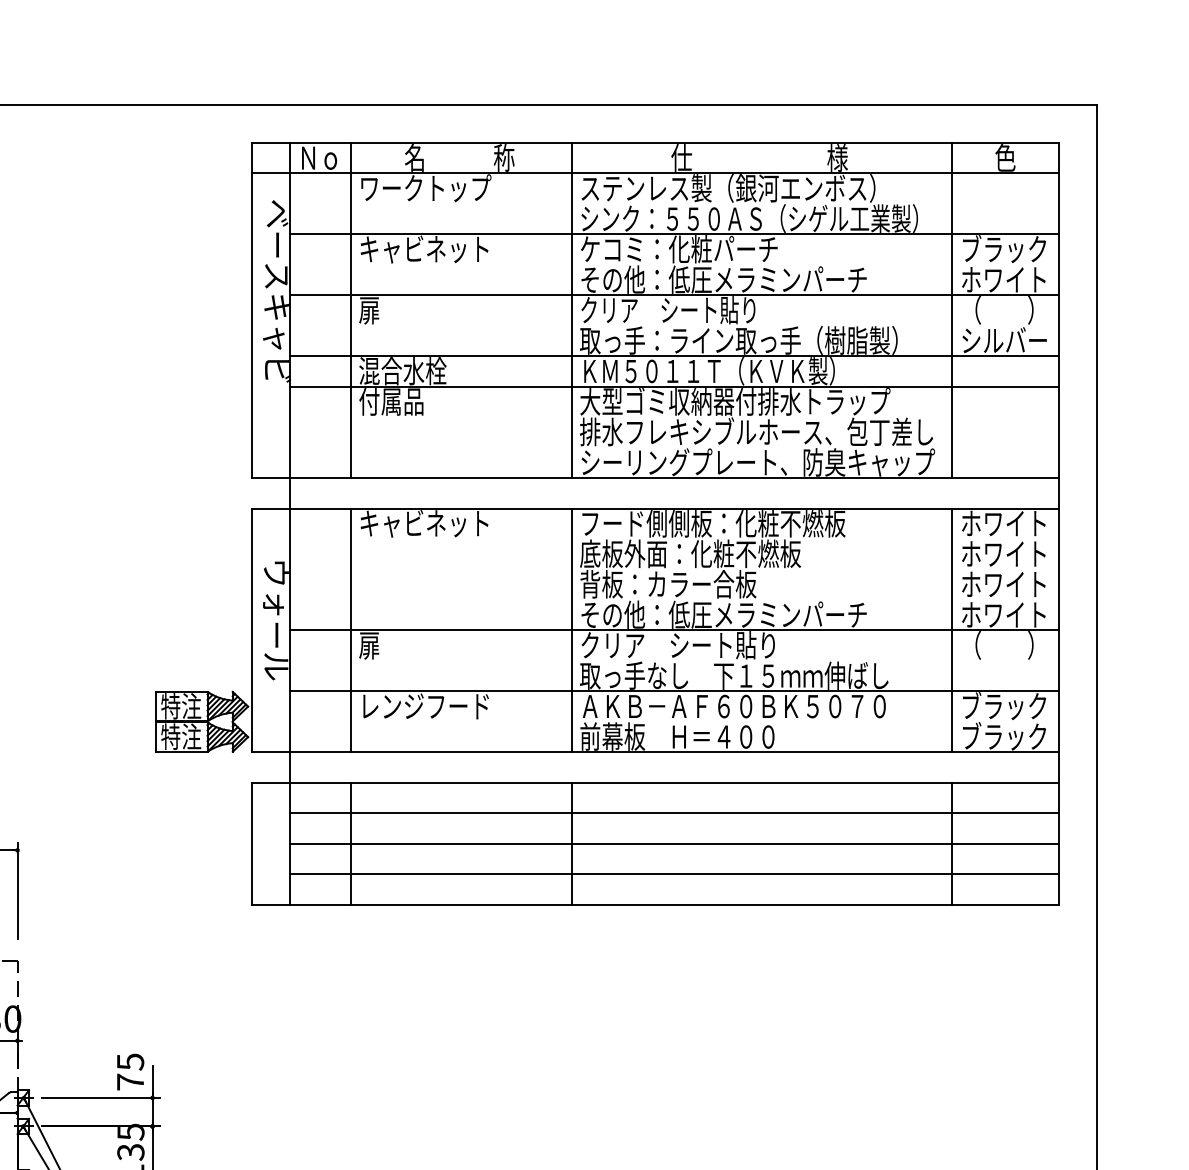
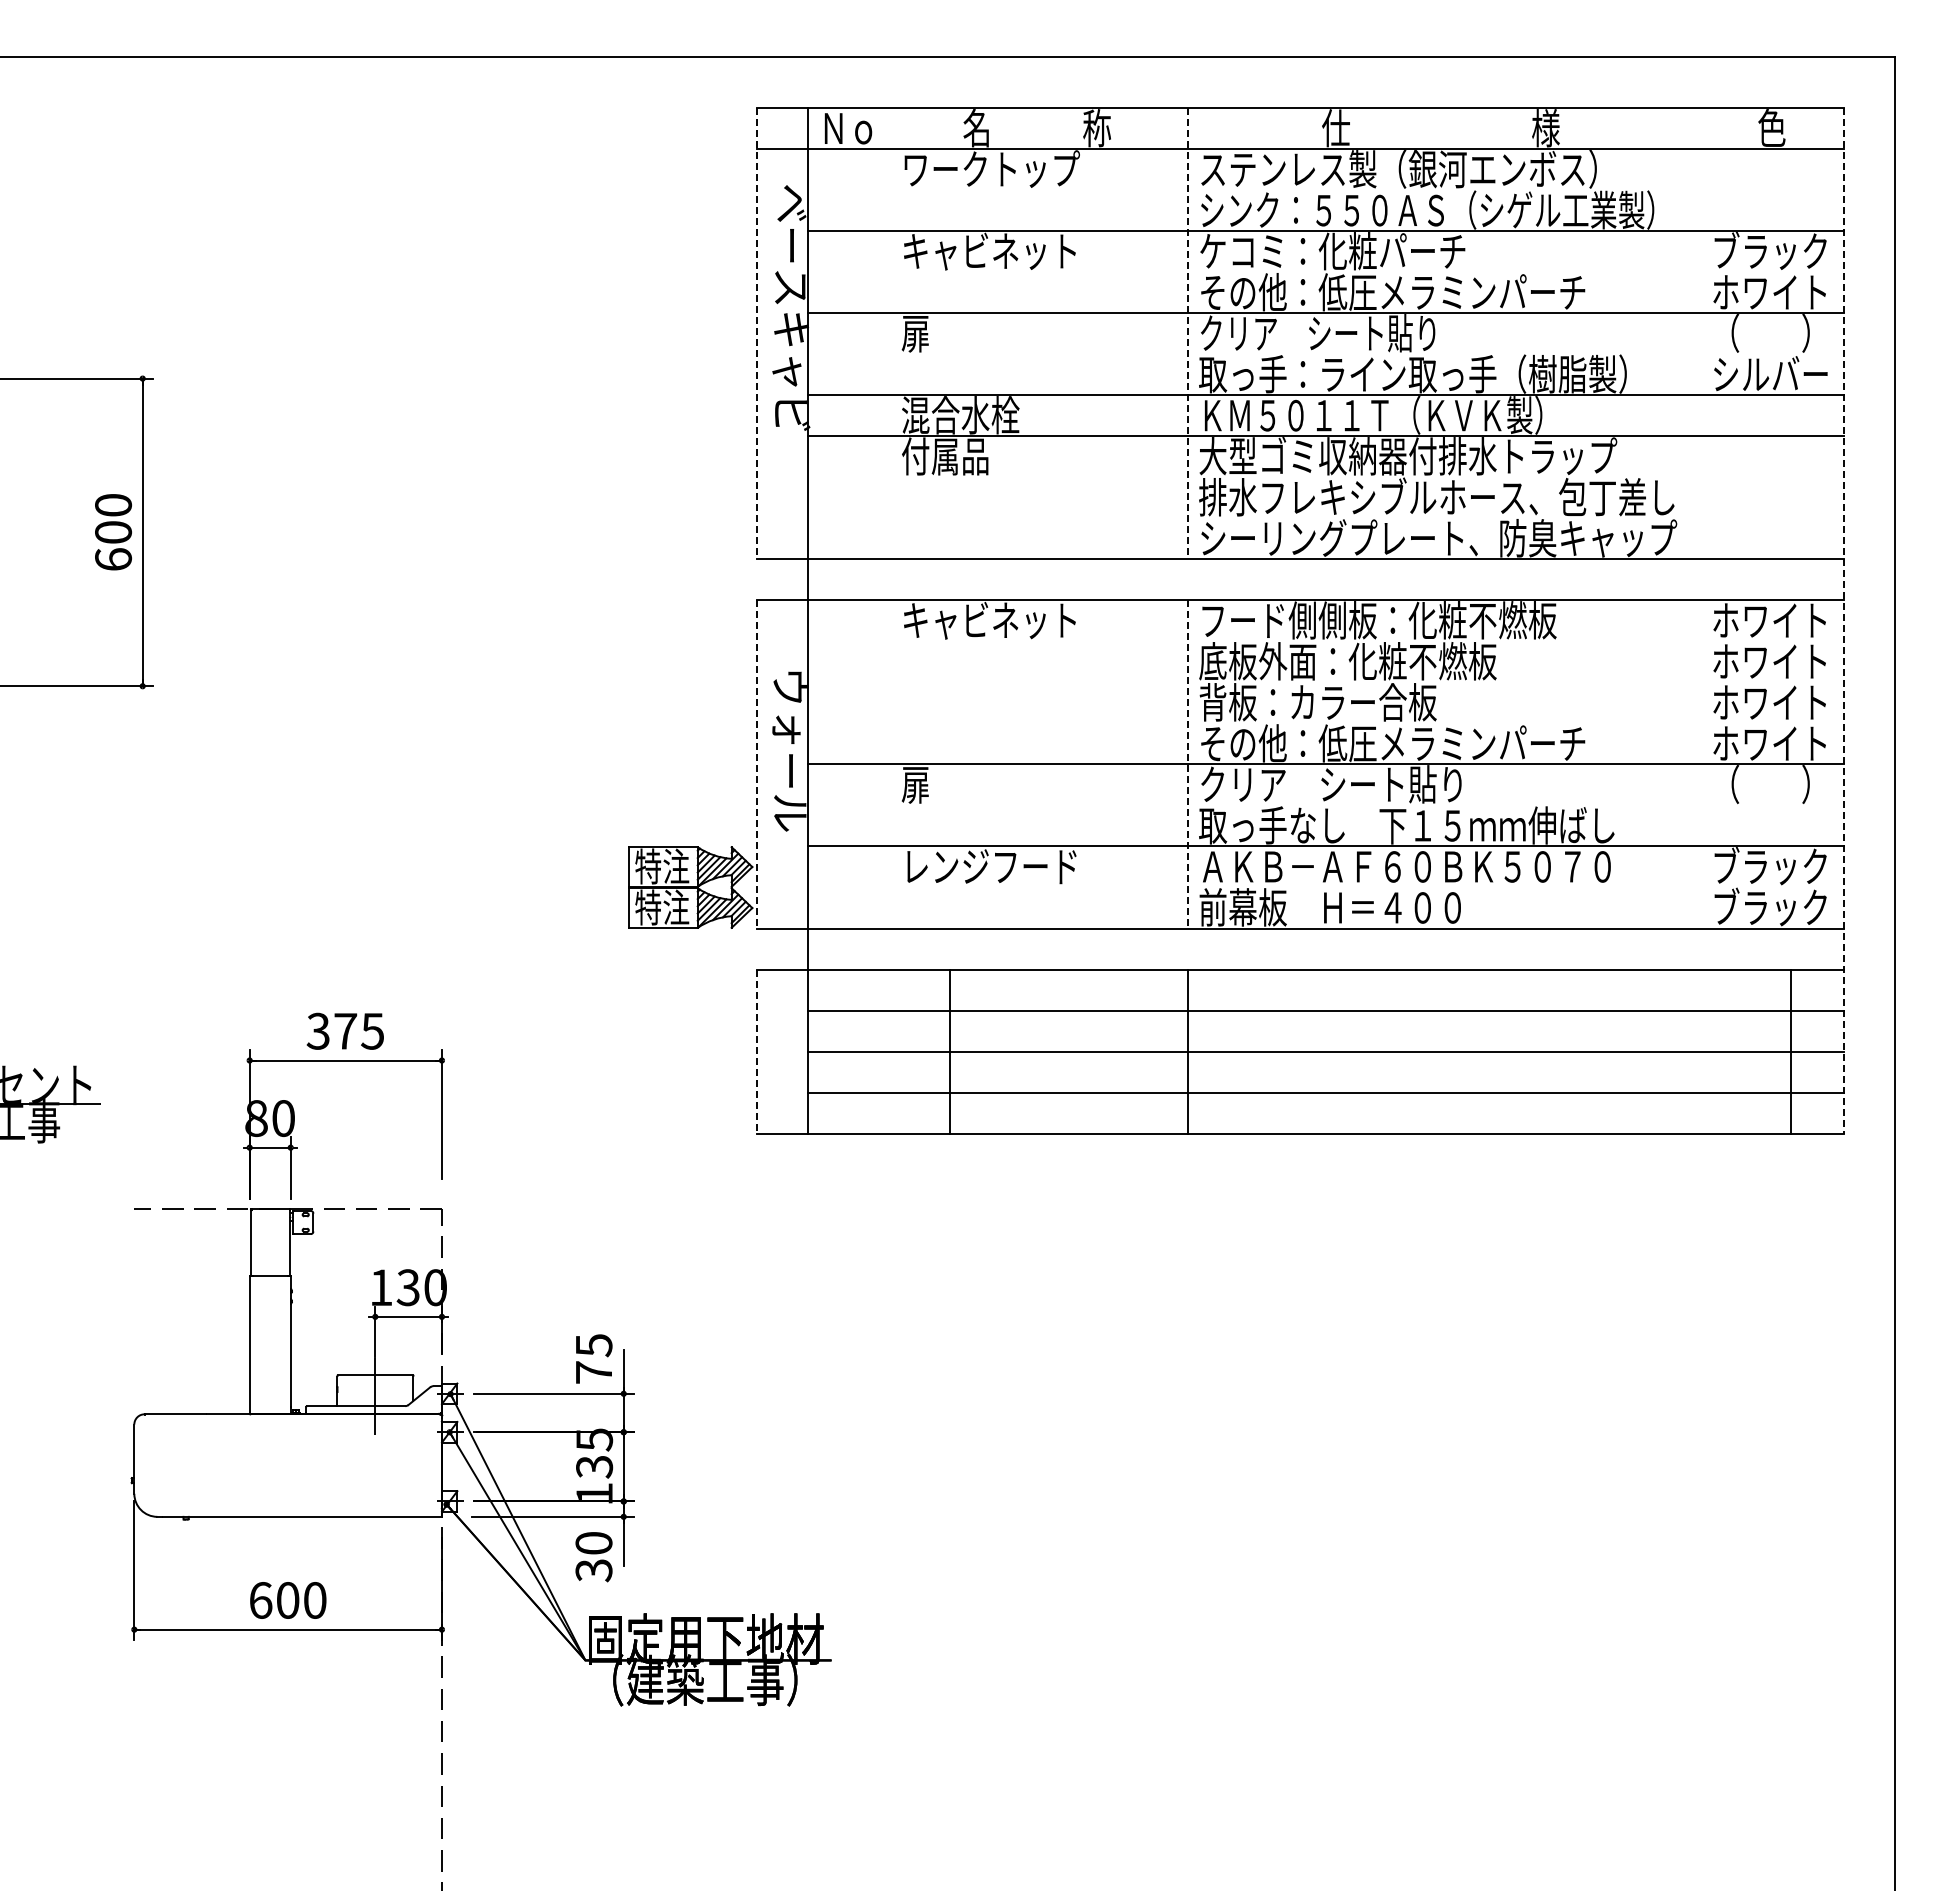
line: (251, 310) -> (757, 333), solid -> dashed
line: (350, 310) -> (890, 333), removed
line: (571, 310) -> (1187, 333), solid -> dashed
line: (952, 310) -> (1700, 333), removed
line: (1059, 523) -> (1844, 620), solid -> dashed
line: (251, 630) -> (757, 764), solid -> dashed
line: (350, 630) -> (890, 764), removed
line: (571, 630) -> (1187, 764), solid -> dashed
line: (952, 630) -> (1700, 764), removed
line: (350, 843) -> (950, 1051), moved
line: (952, 843) -> (1790, 1051), moved
line: (251, 844) -> (757, 1052), solid -> dashed

